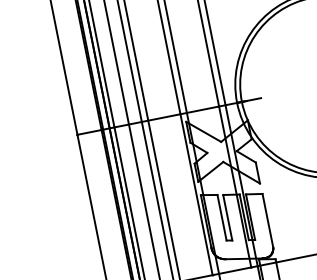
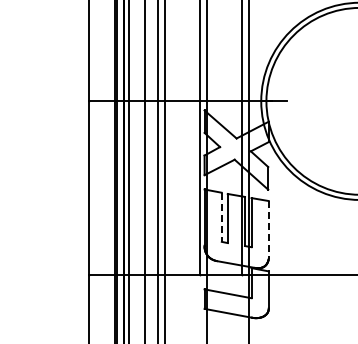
line: (221, 217) -> (221, 217), solid -> dashed
line: (267, 221) -> (268, 230), solid -> dashed

